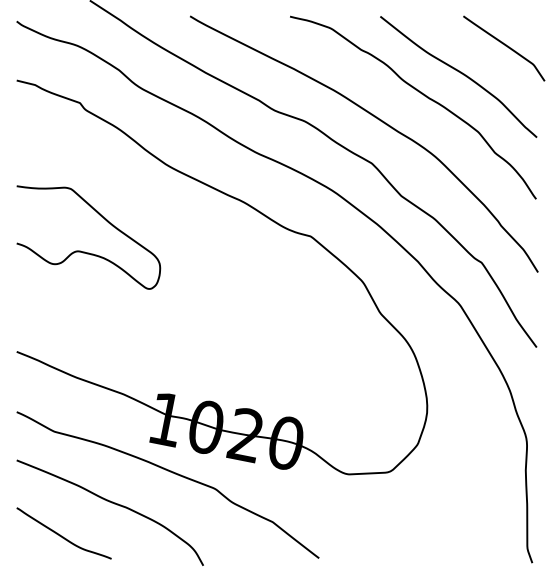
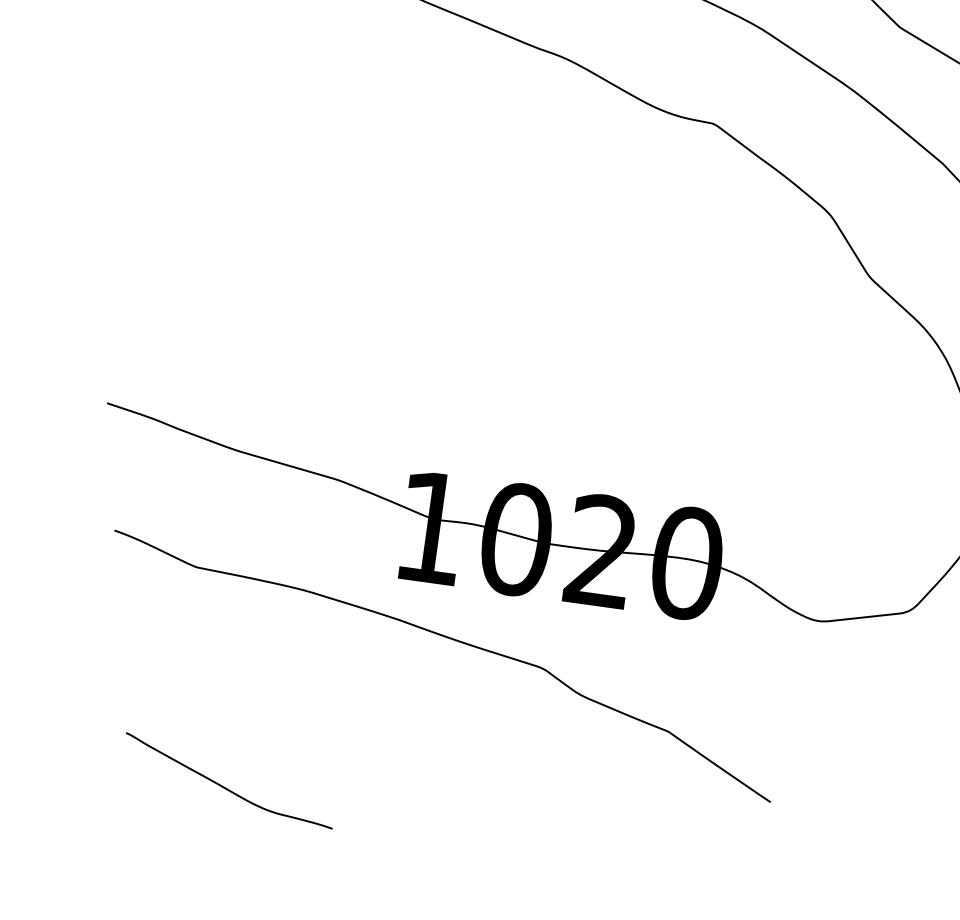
curve: (84, 251) -> (237, 183), removed
curve: (111, 503) -> (325, 711), removed

